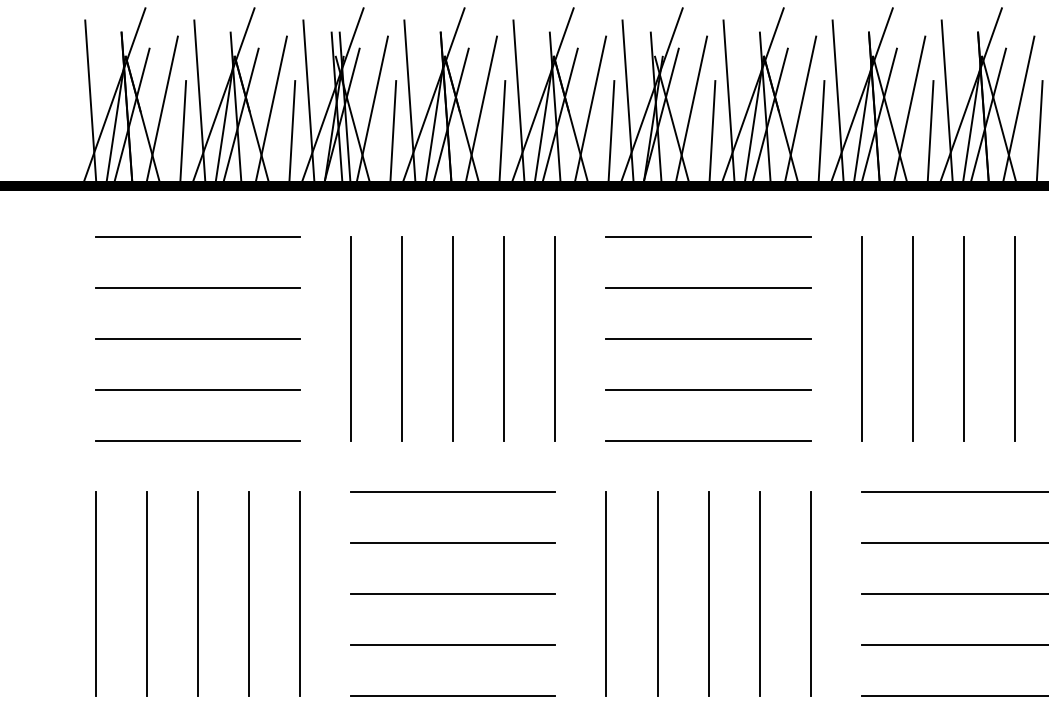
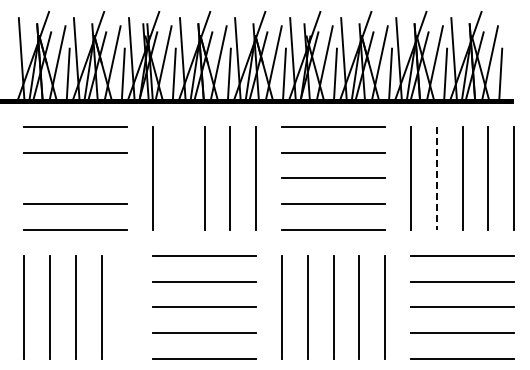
line: (197, 337) -> (75, 177), removed
line: (401, 339) -> (178, 178), removed
line: (912, 339) -> (436, 178), solid -> dashed
line: (300, 592) -> (127, 306), removed

